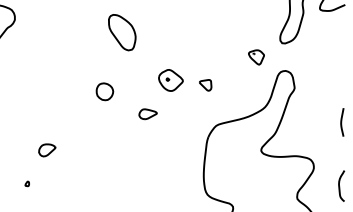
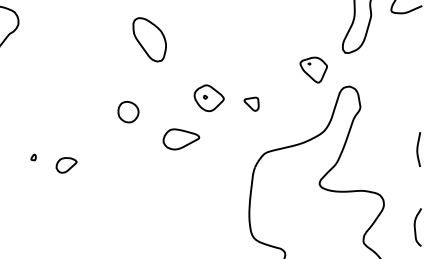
part: (256, 57) -> (313, 70), size x1.43
part: (147, 114) -> (180, 139), size x1.67
part: (47, 150) -> (66, 165), moved
part: (26, 183) -> (32, 157), moved

